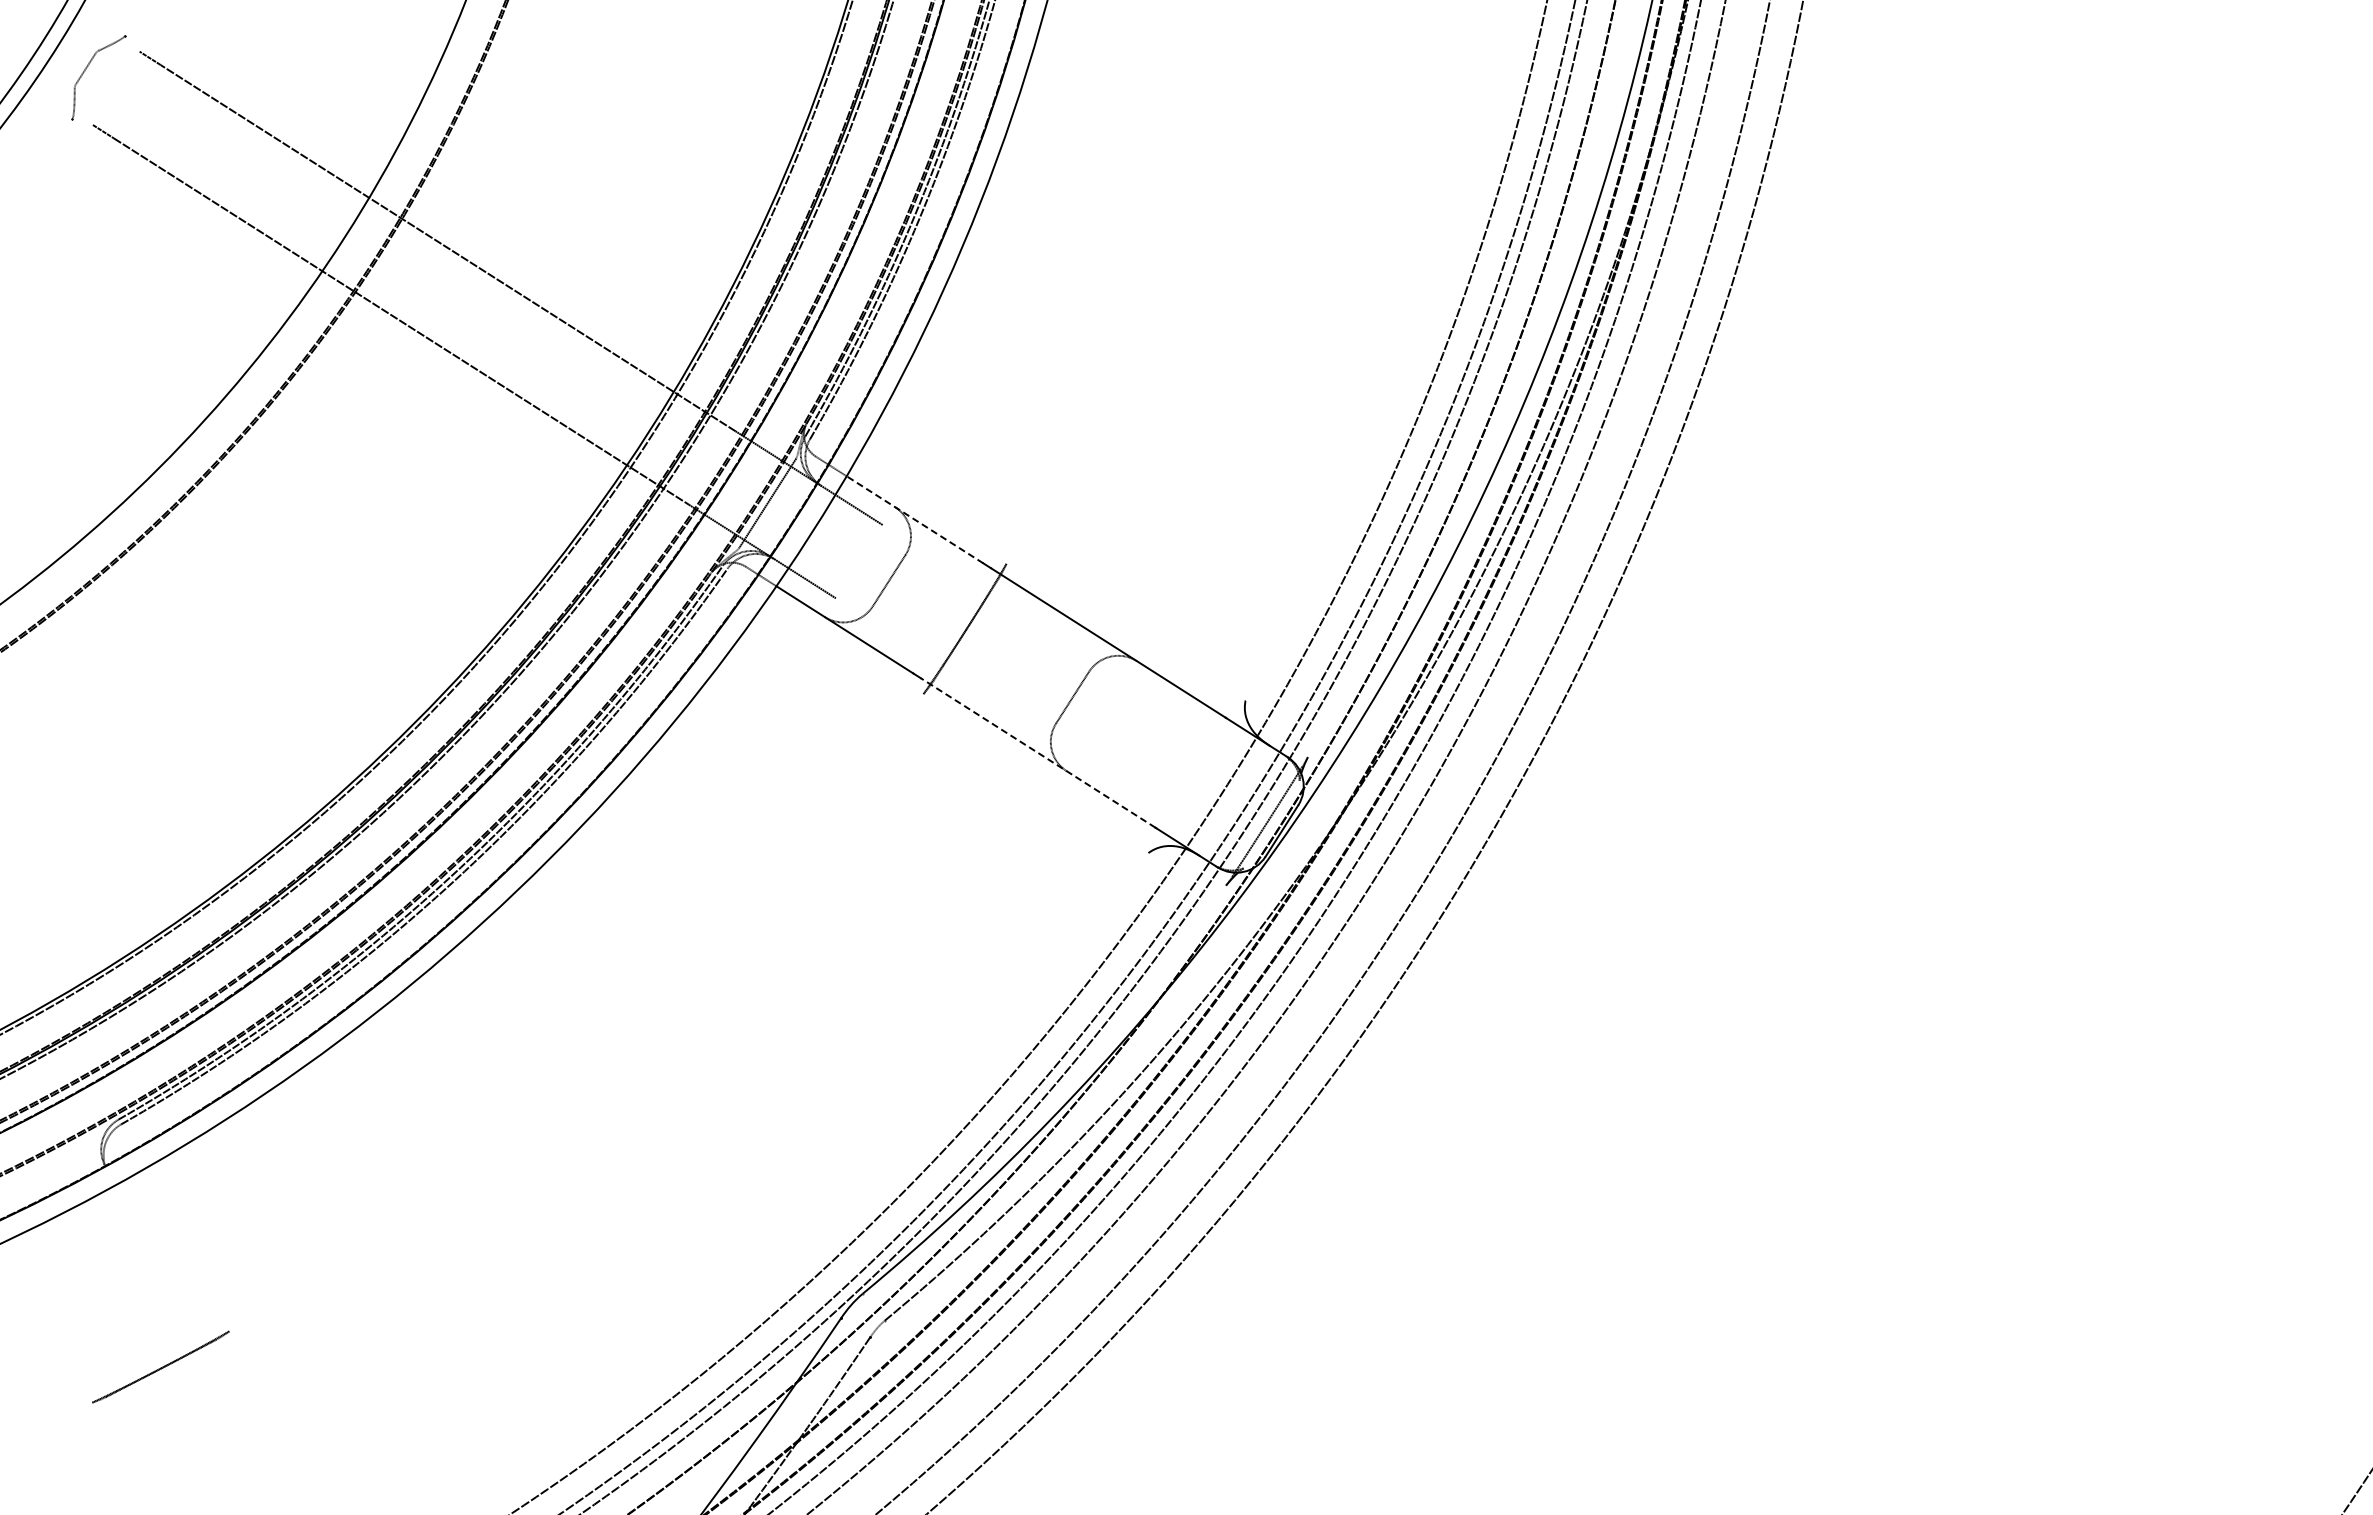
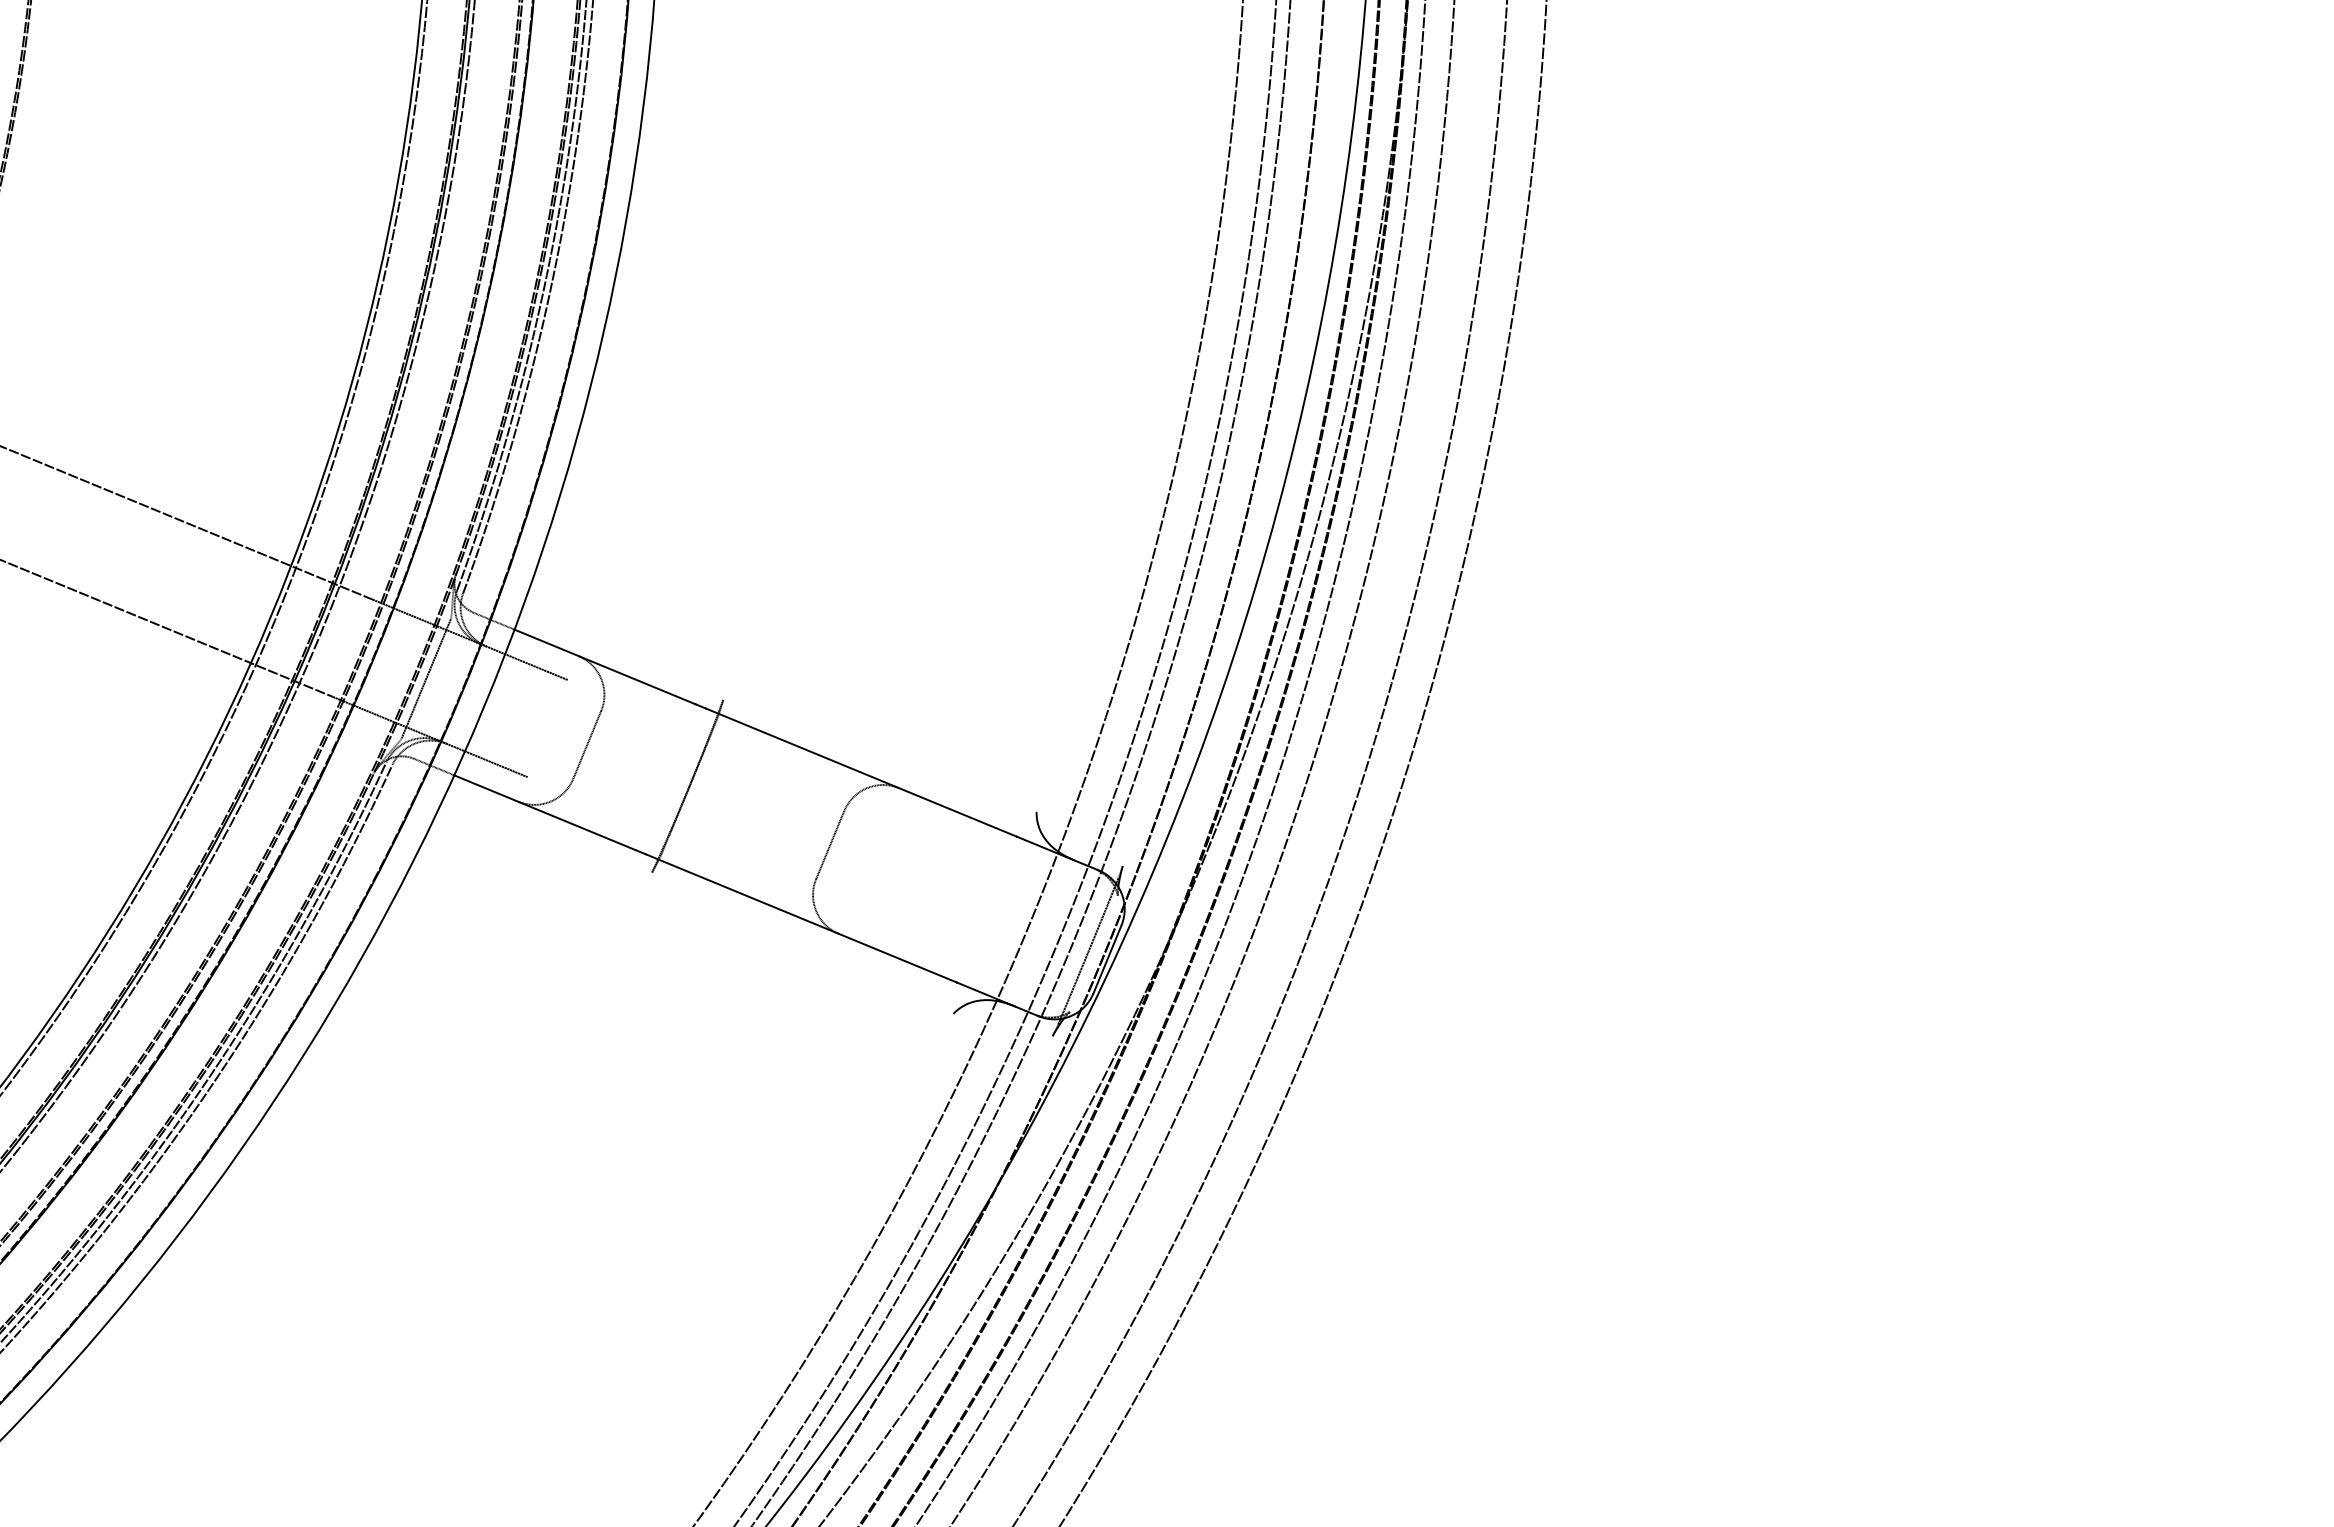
line: (914, 519) -> (604, 666), dashed -> solid
line: (1037, 752) -> (800, 917), dashed -> solid

